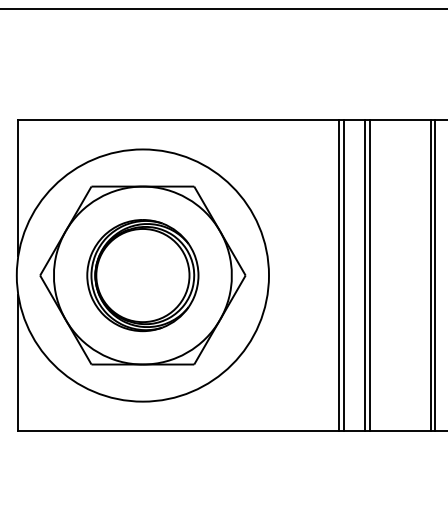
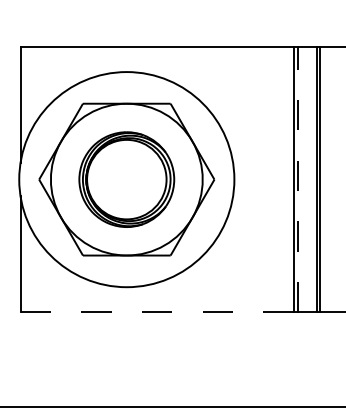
line: (344, 275) -> (298, 179), solid -> dashed
line: (178, 431) -> (157, 312), solid -> dashed

